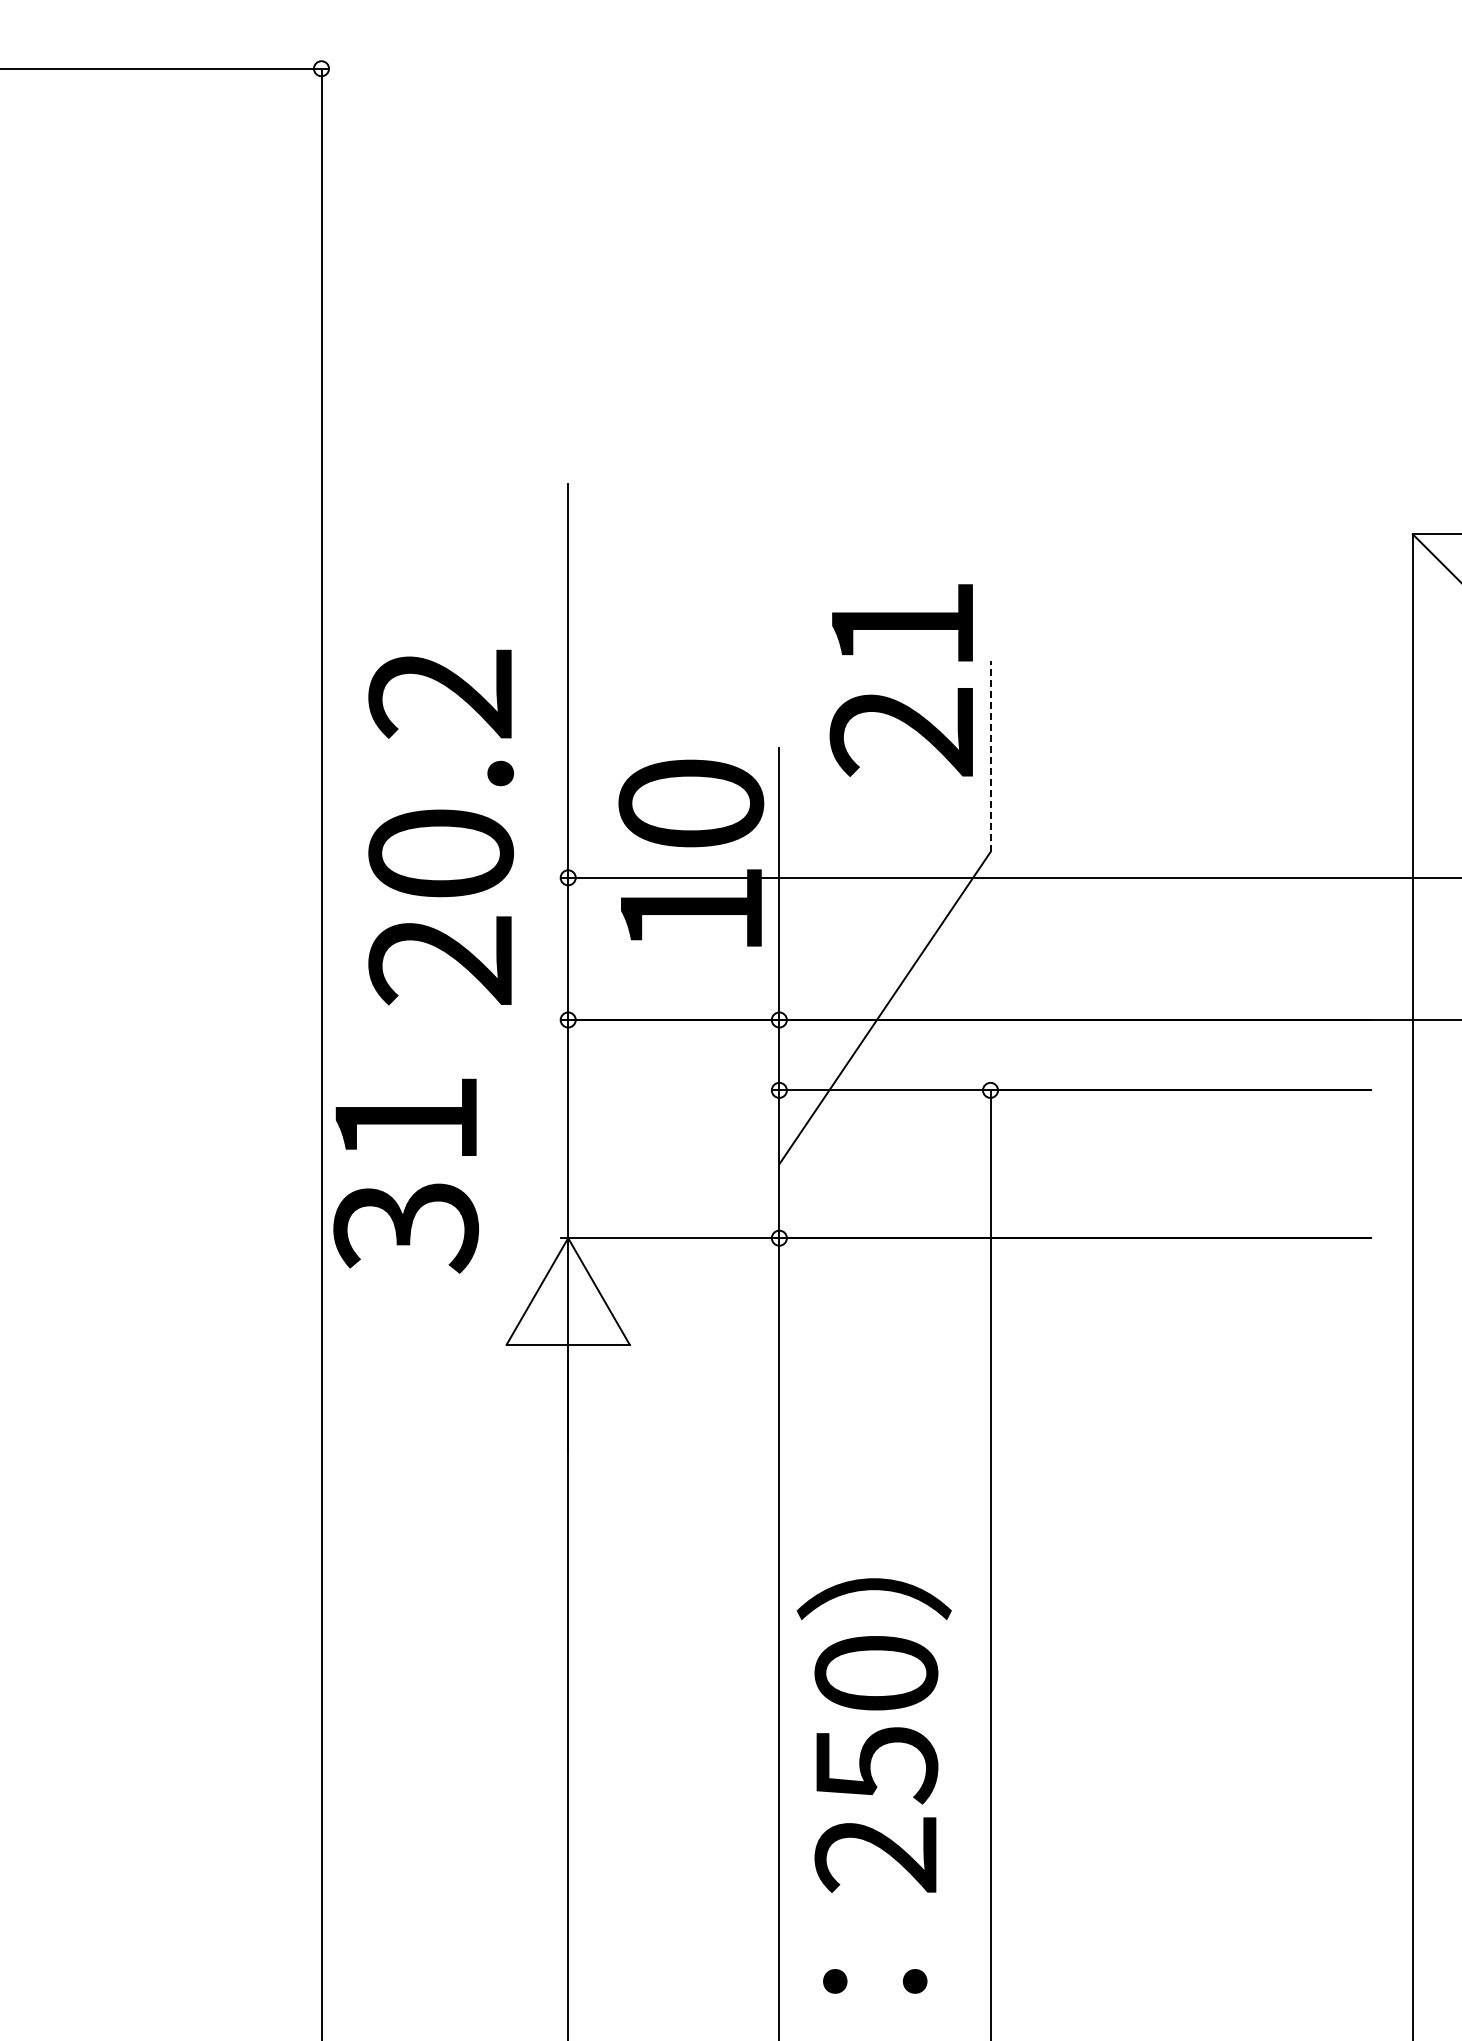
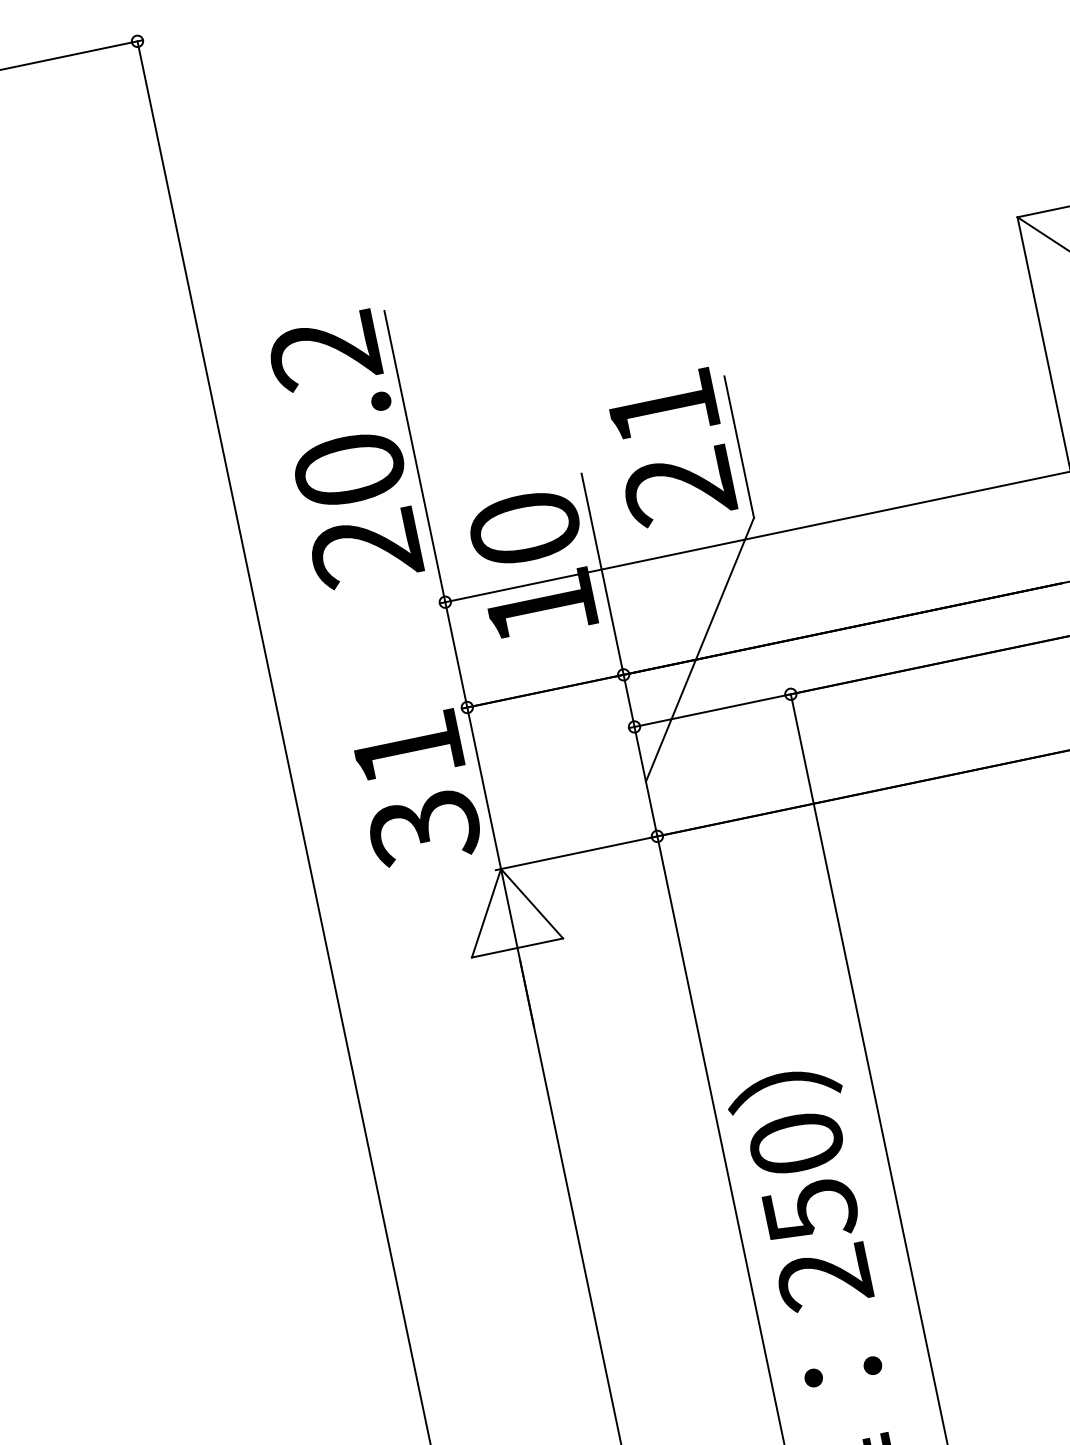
text: (900, 680) -> (670, 449), moved
line: (990, 756) -> (739, 447), dashed -> solid
text: (440, 827) -> (345, 450), moved
text: (405, 1175) -> (416, 790), moved

